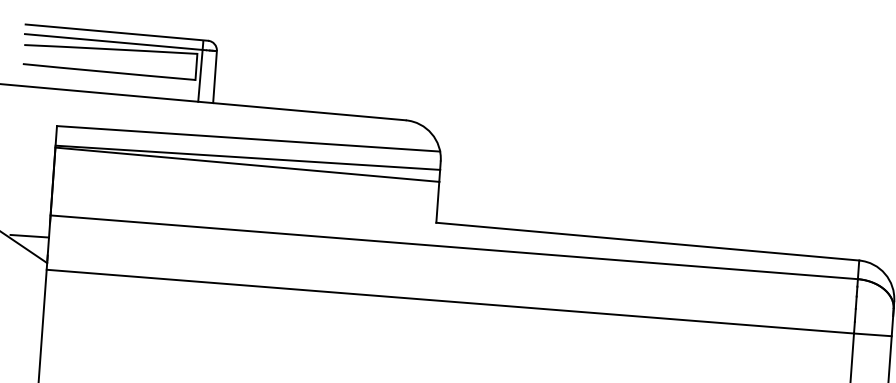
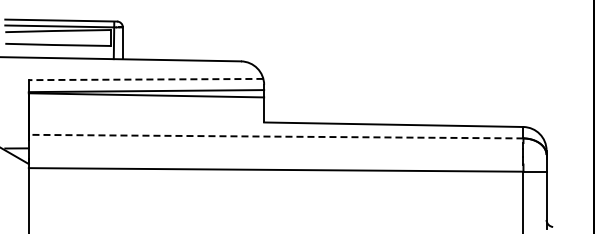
line: (247, 138) -> (145, 79), solid -> dashed
line: (453, 247) -> (275, 136), solid -> dashed

